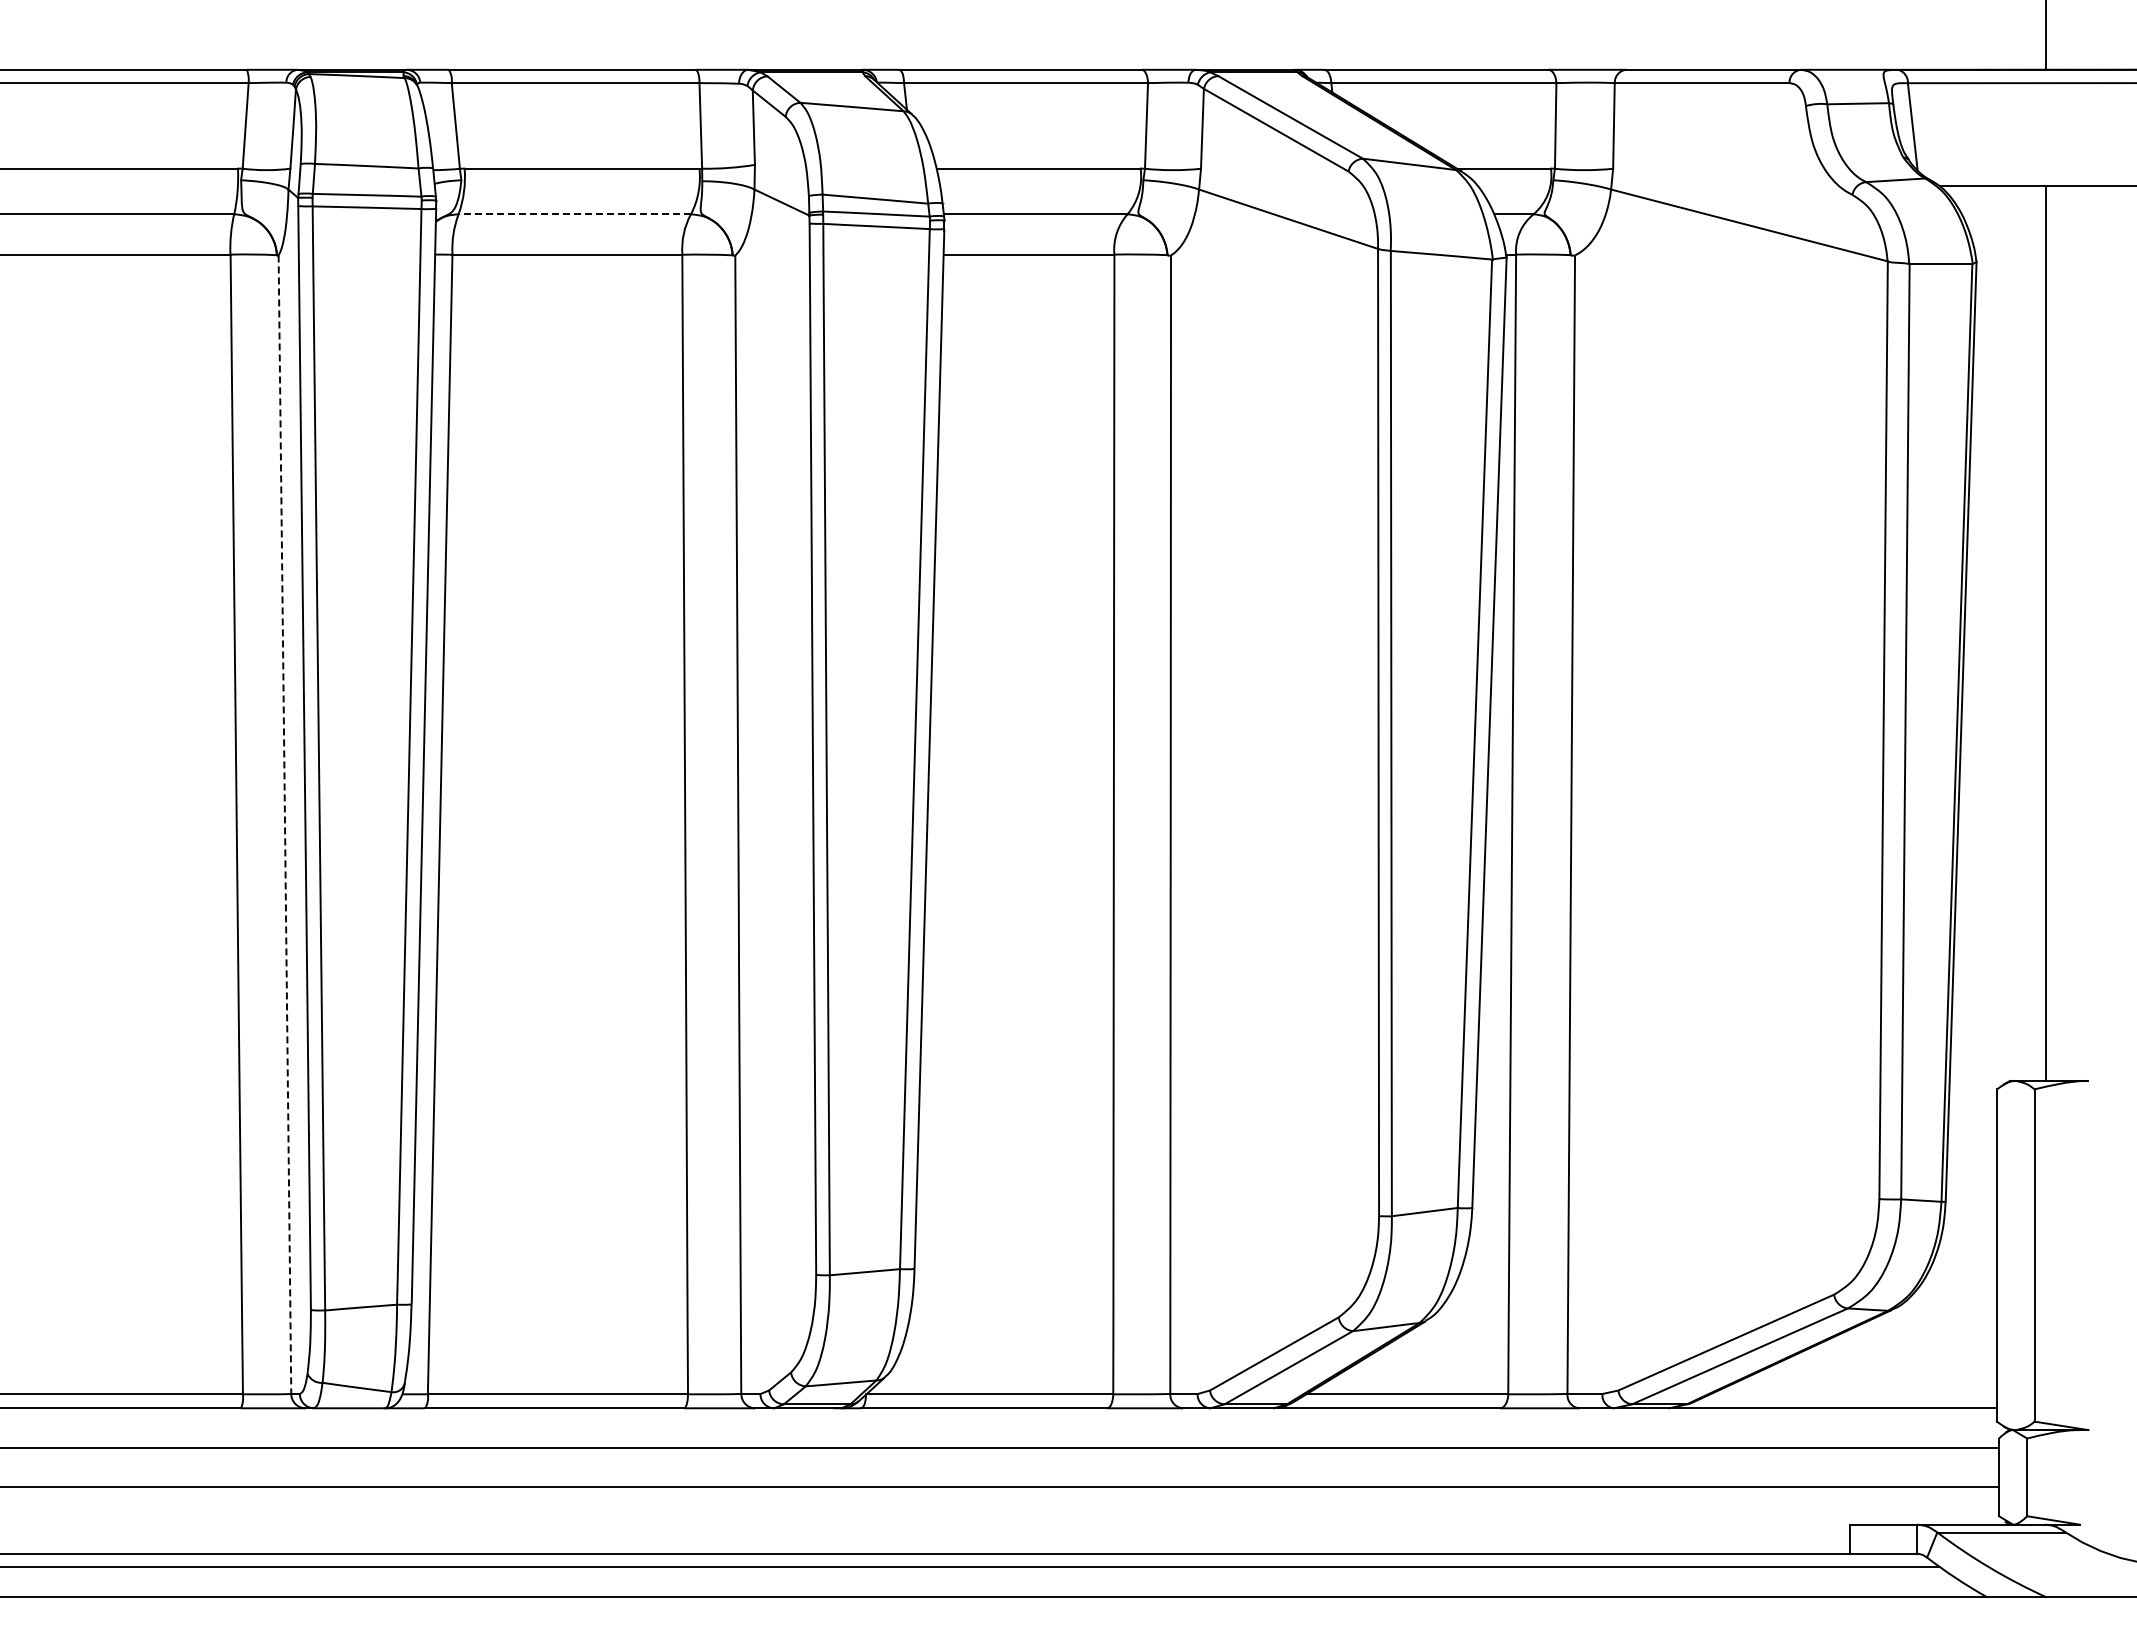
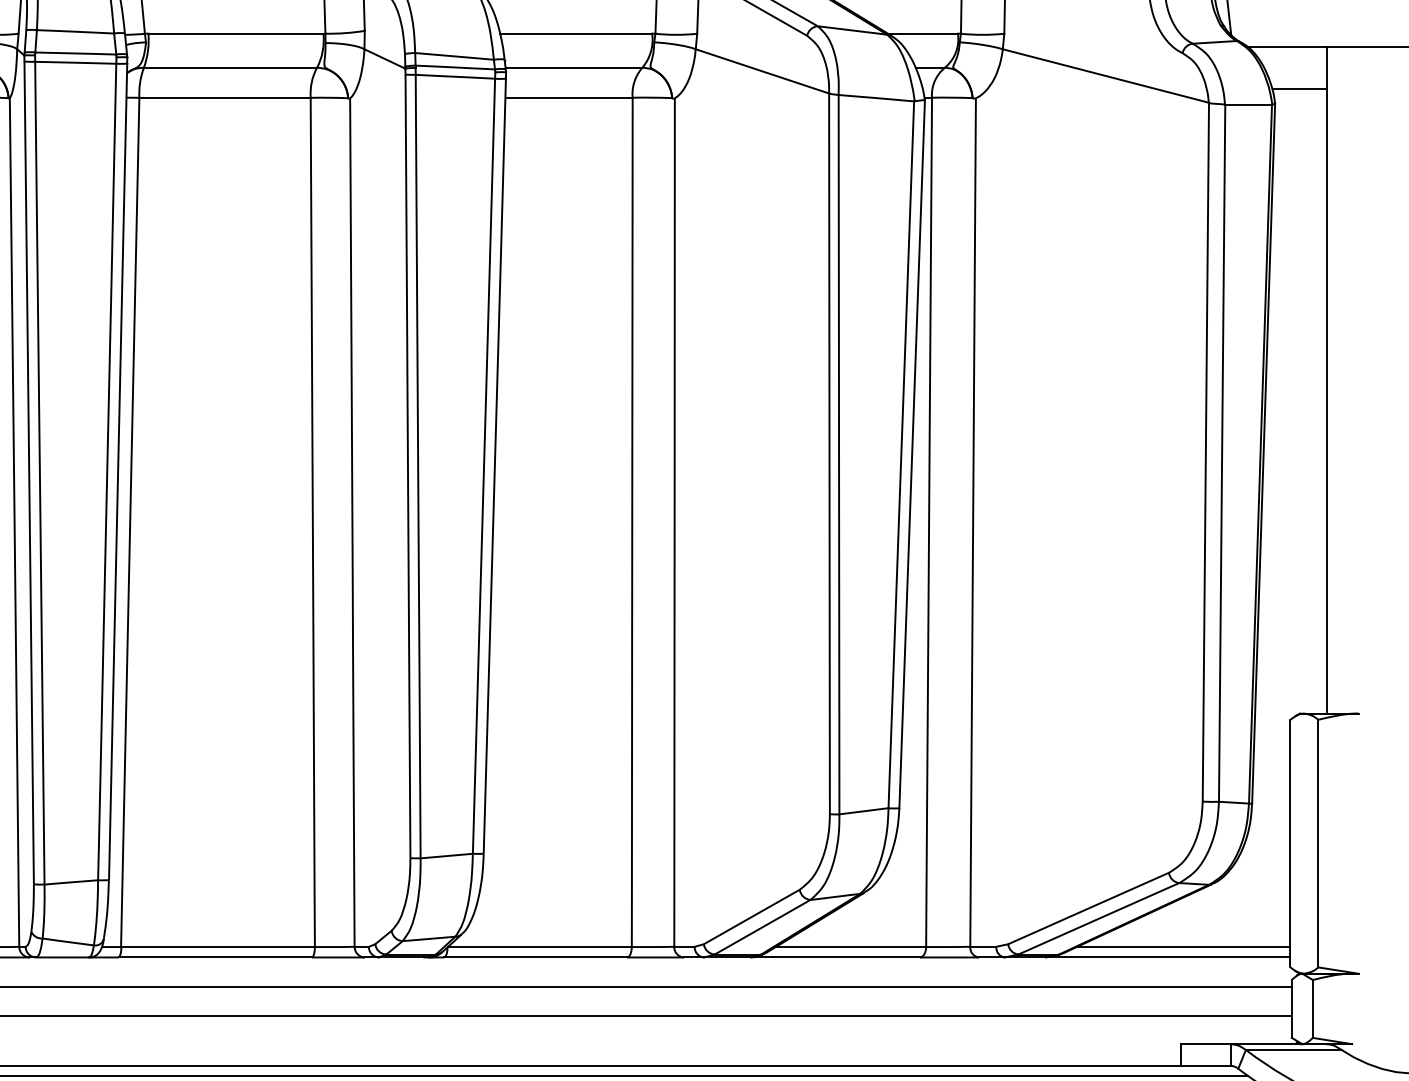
line: (574, 214) -> (230, 67), dashed -> solid
line: (2009, 242) -> (1299, 88), added
line: (285, 824) -> (14, 522), dashed -> solid
line: (1854, 1394) -> (1184, 947), added

